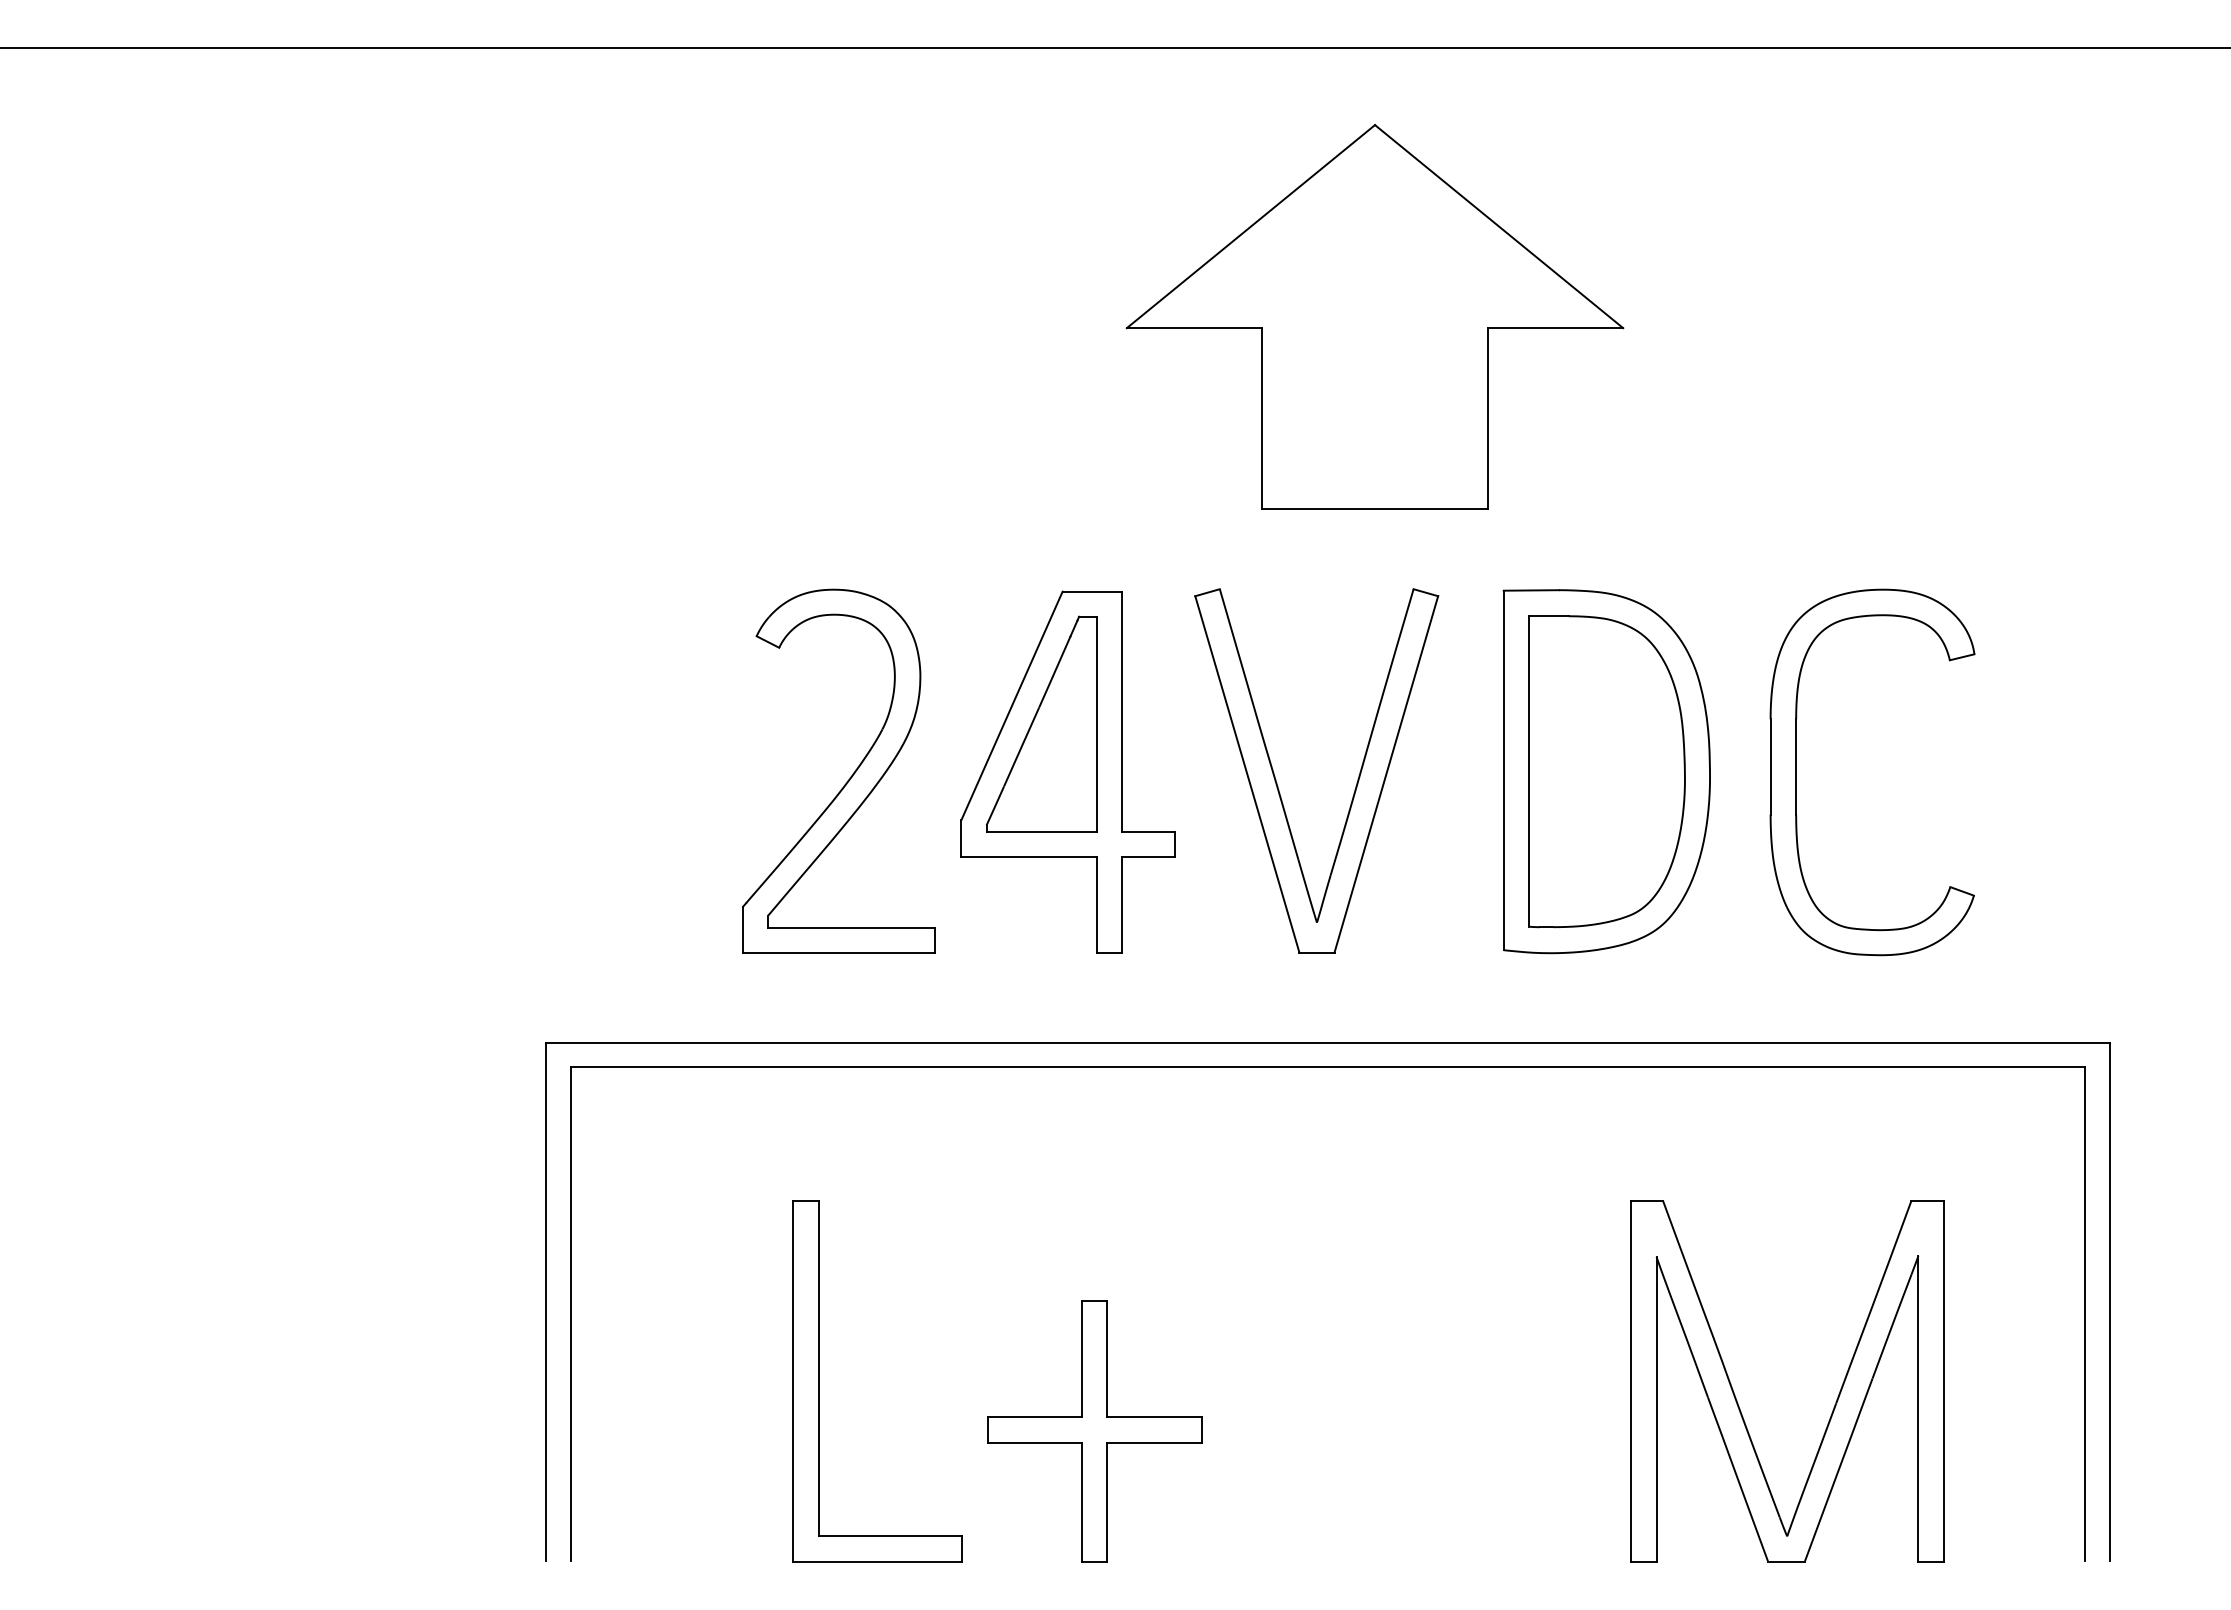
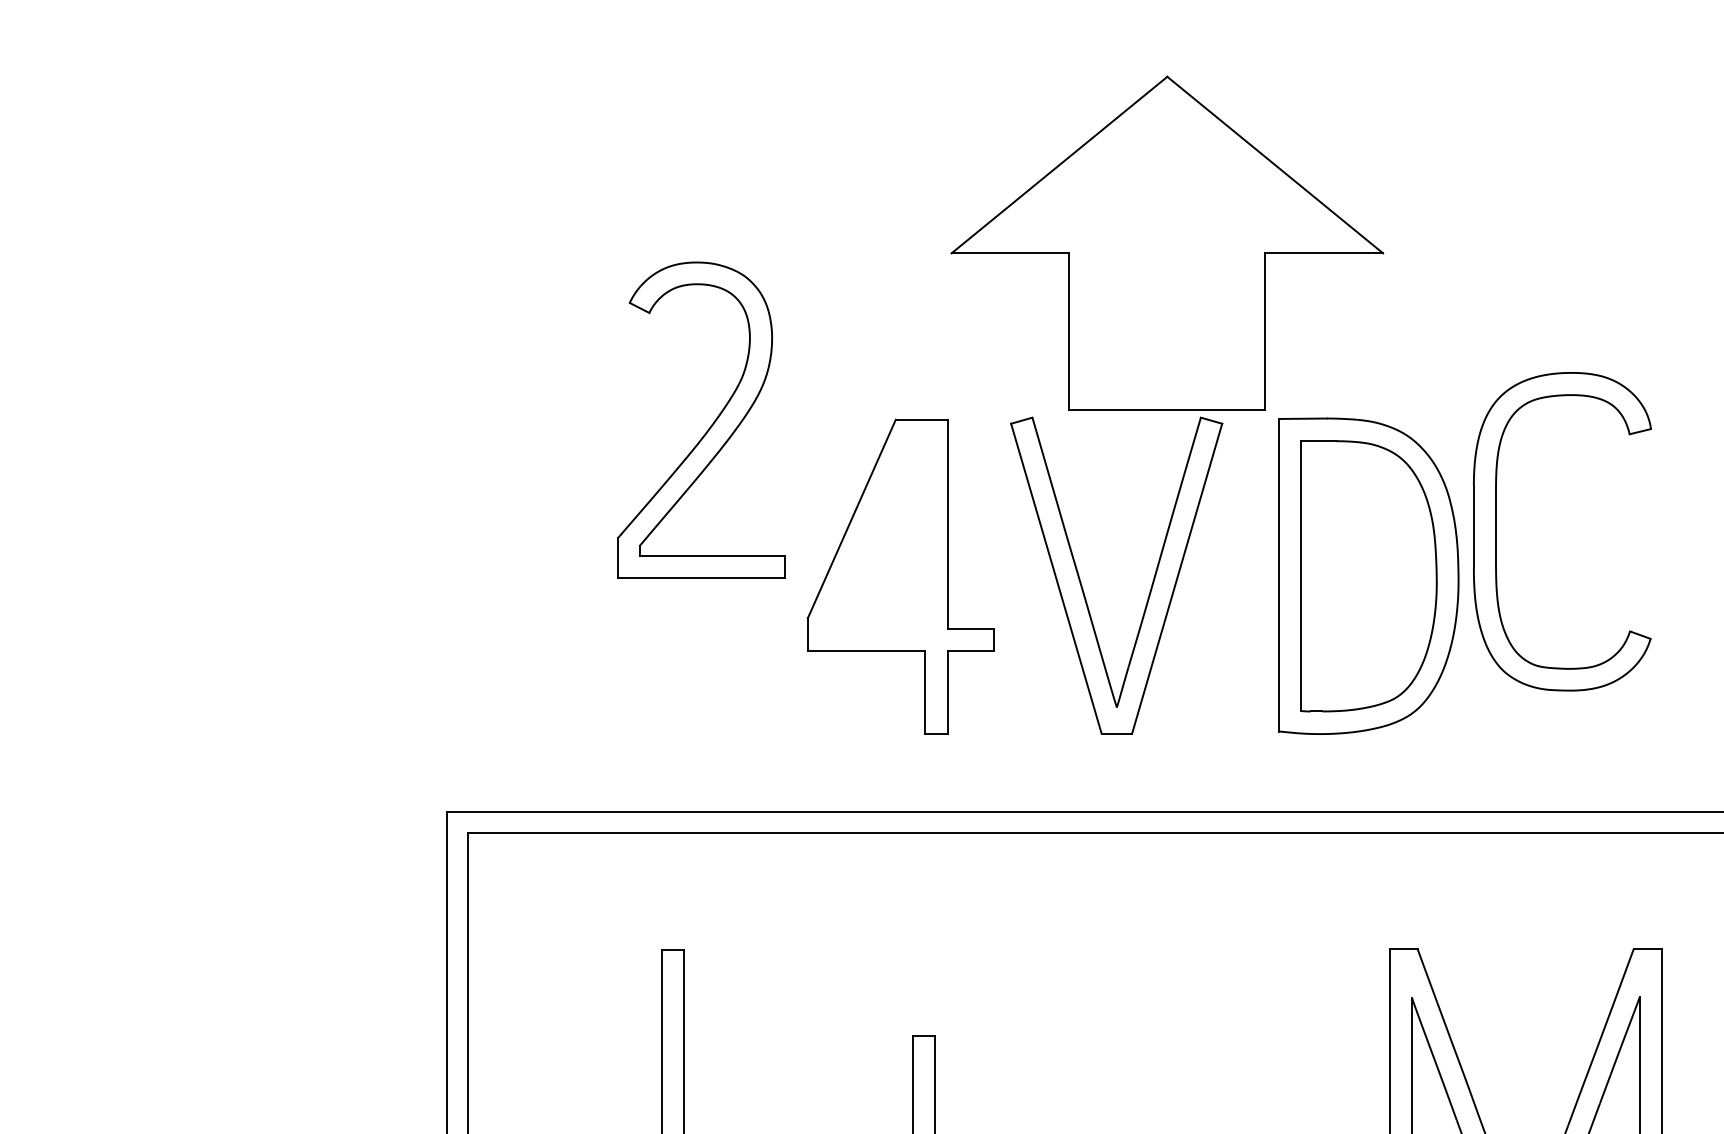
part: (1374, 316) -> (1166, 243), moved
part: (1041, 723) -> (877, 534), removed
part: (1796, 772) -> (1496, 531), moved
part: (850, 776) -> (711, 424), moved

